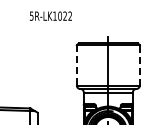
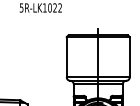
line: (139, 64) -> (129, 56), dashed -> solid
line: (76, 65) -> (66, 57), dashed -> solid

